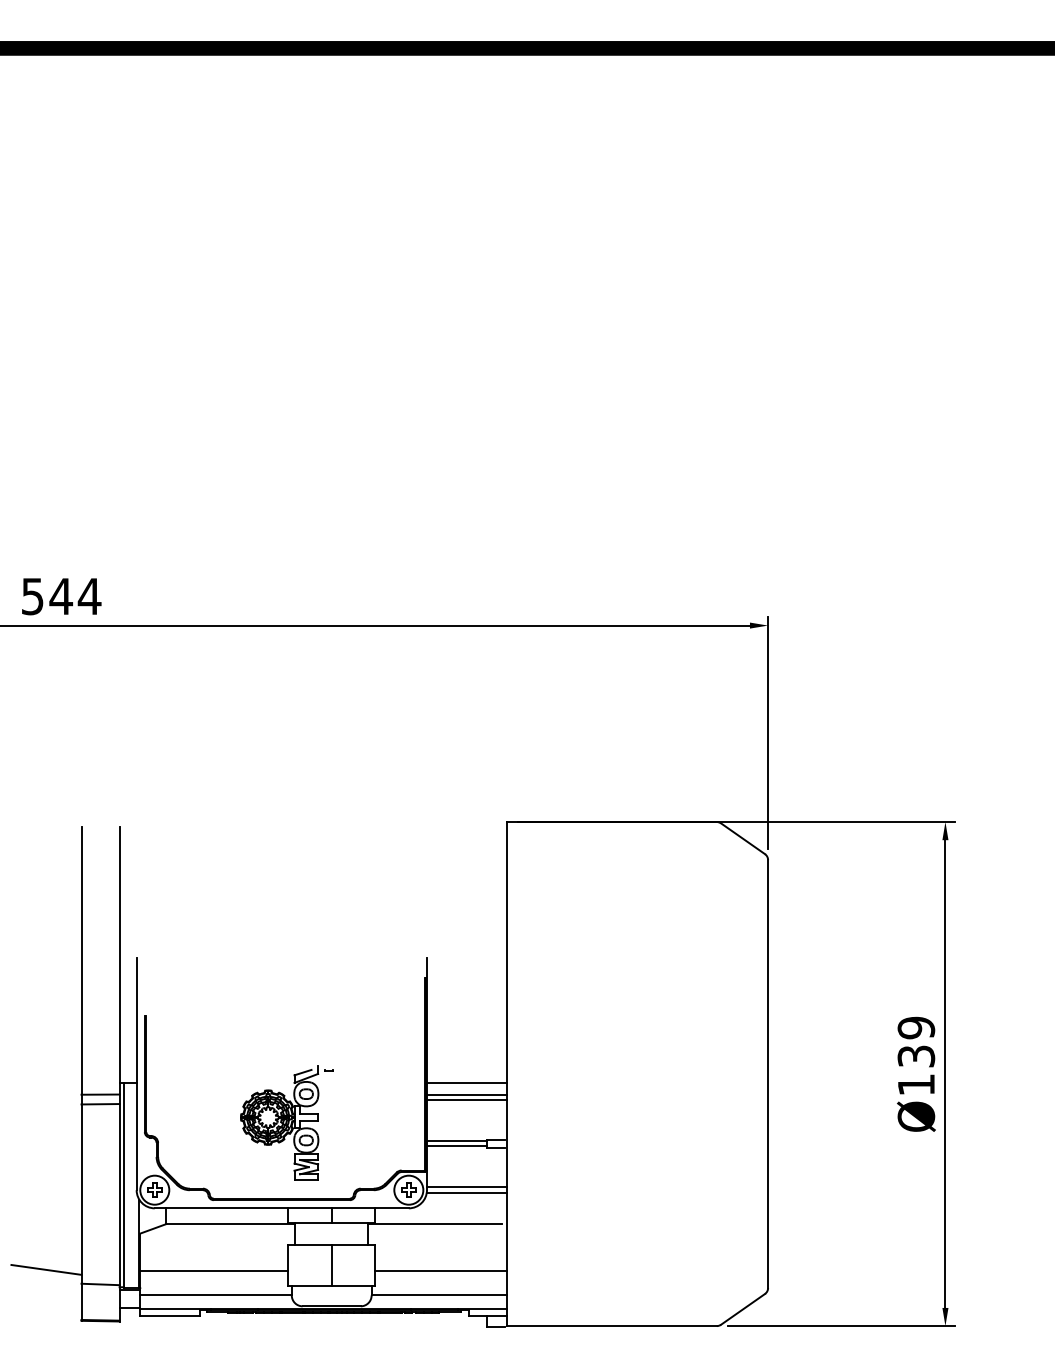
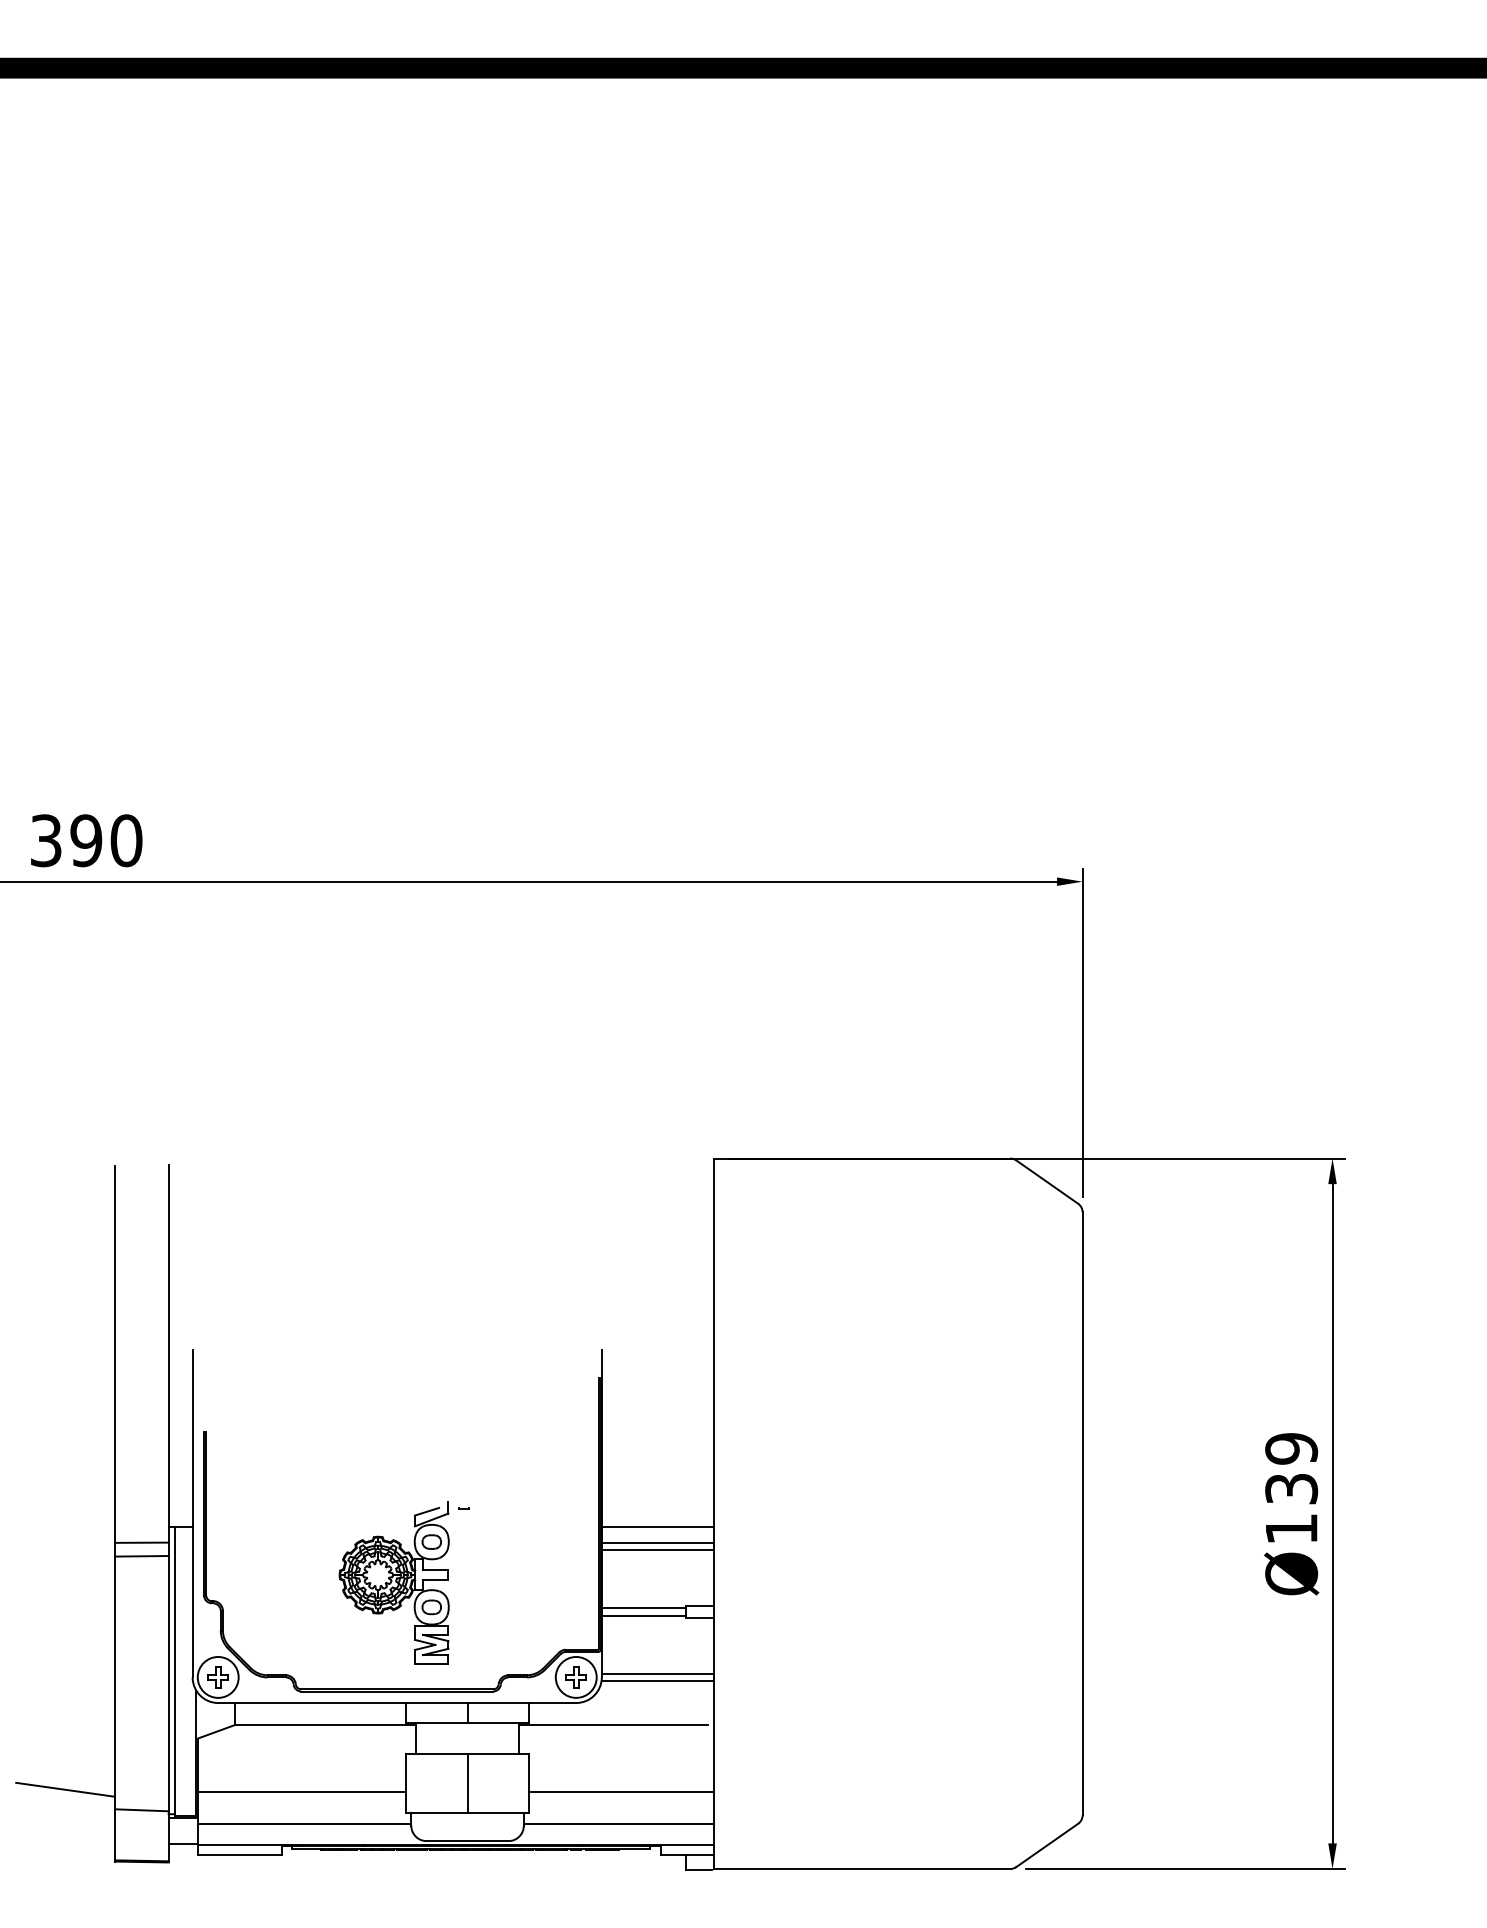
text: (61, 596) -> (86, 840), 544 -> 390

